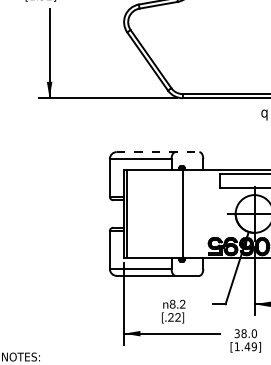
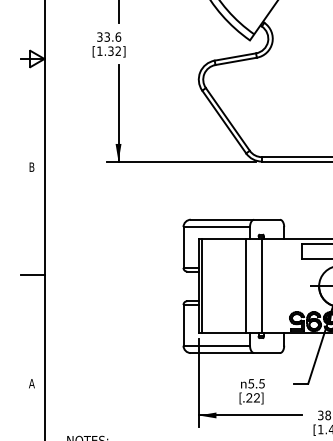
line: (158, 151) -> (235, 219), dashed -> solid
line: (168, 214) -> (246, 286), added
text: (177, 304) -> (256, 383), 8.2 -> 5.5

